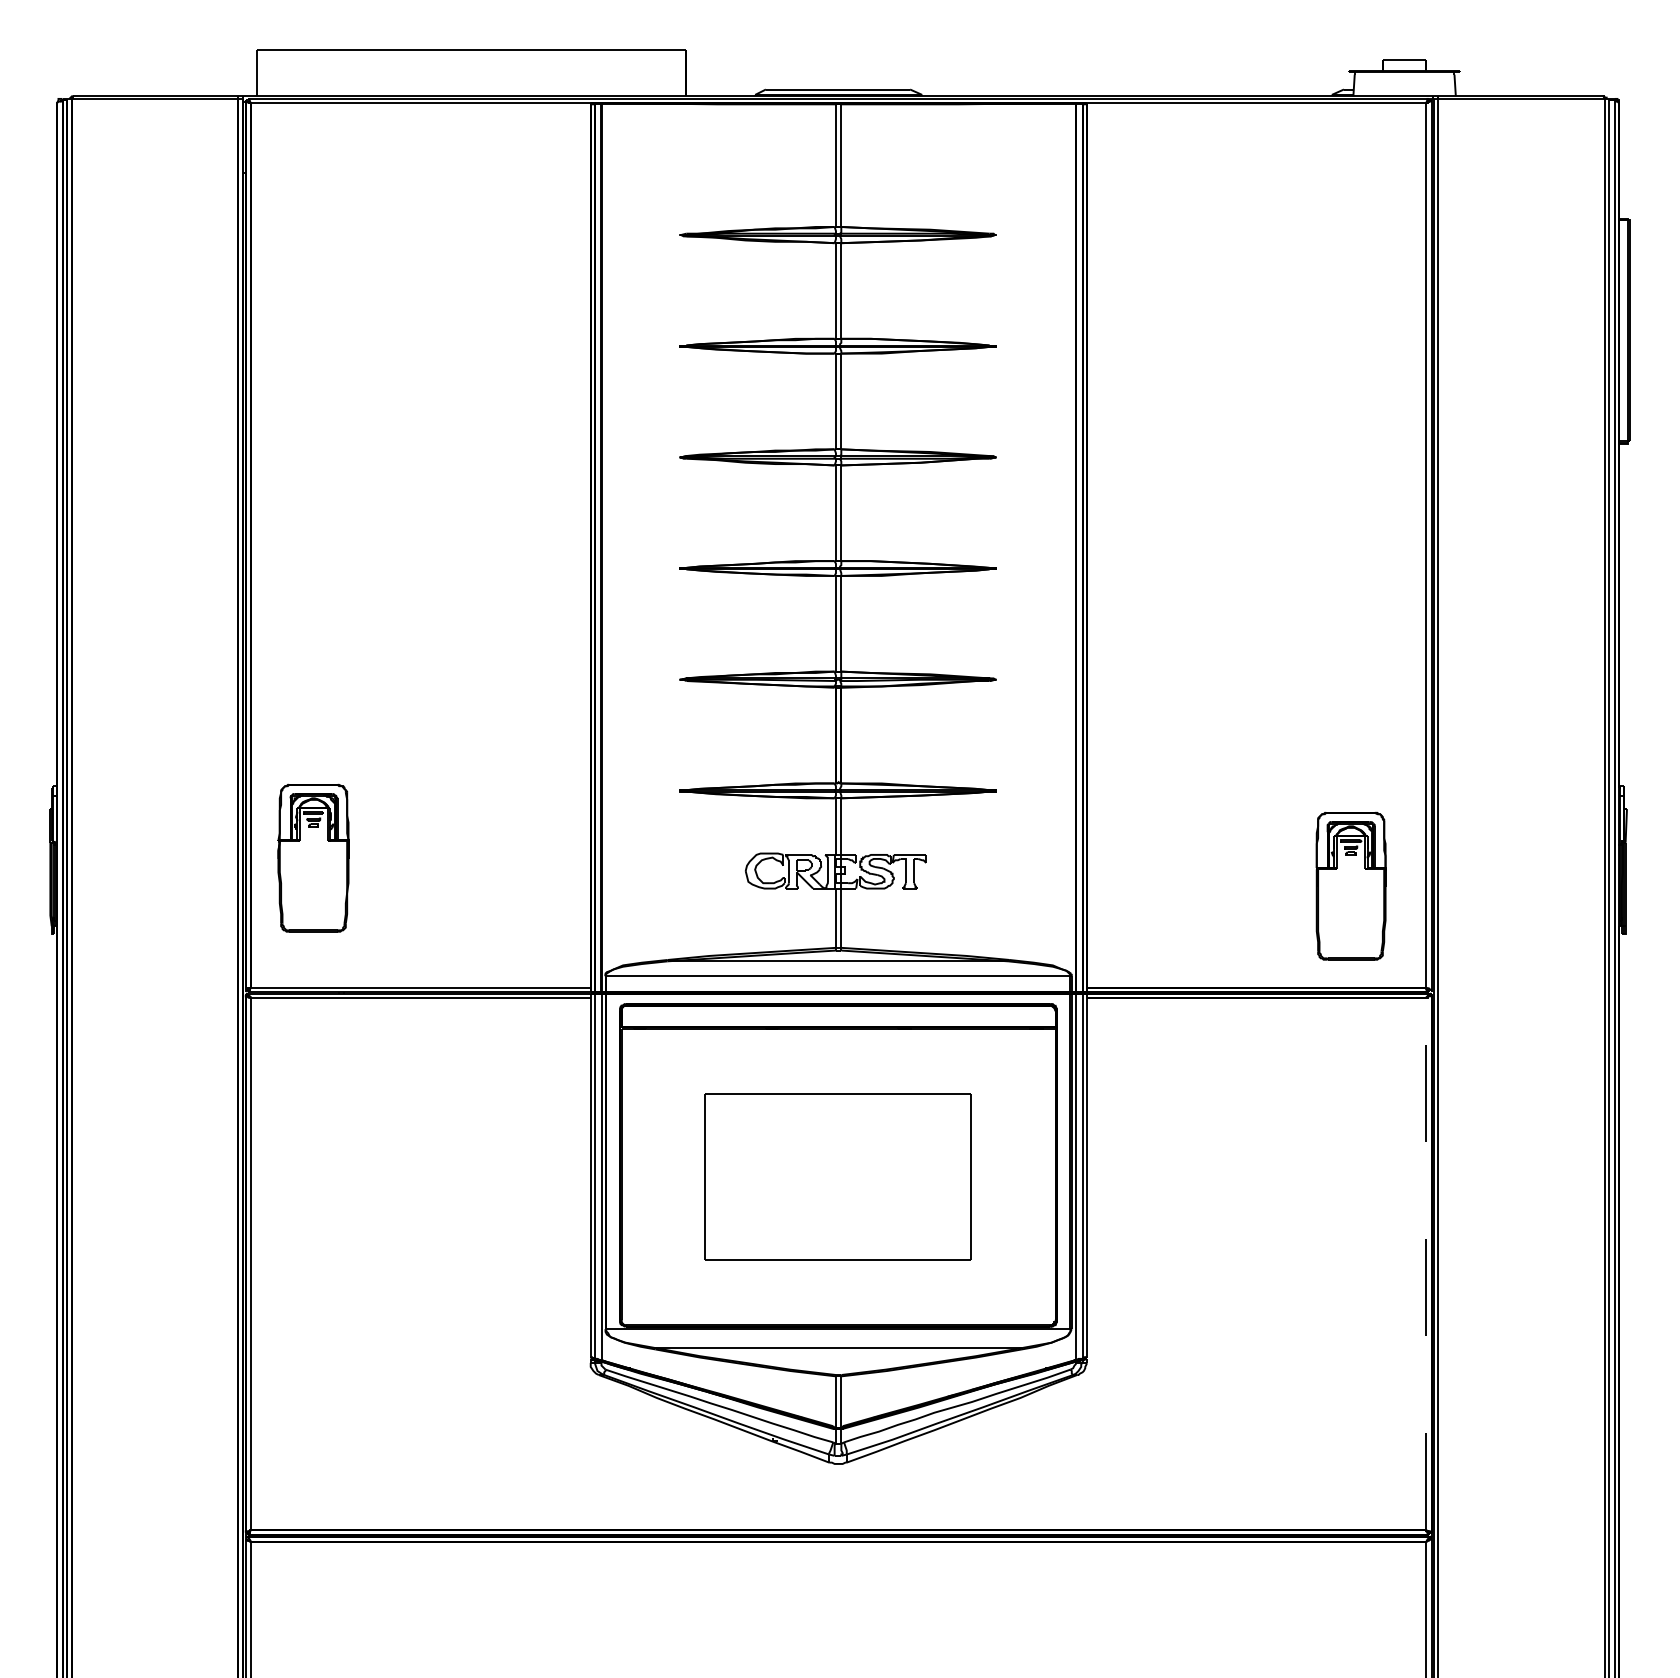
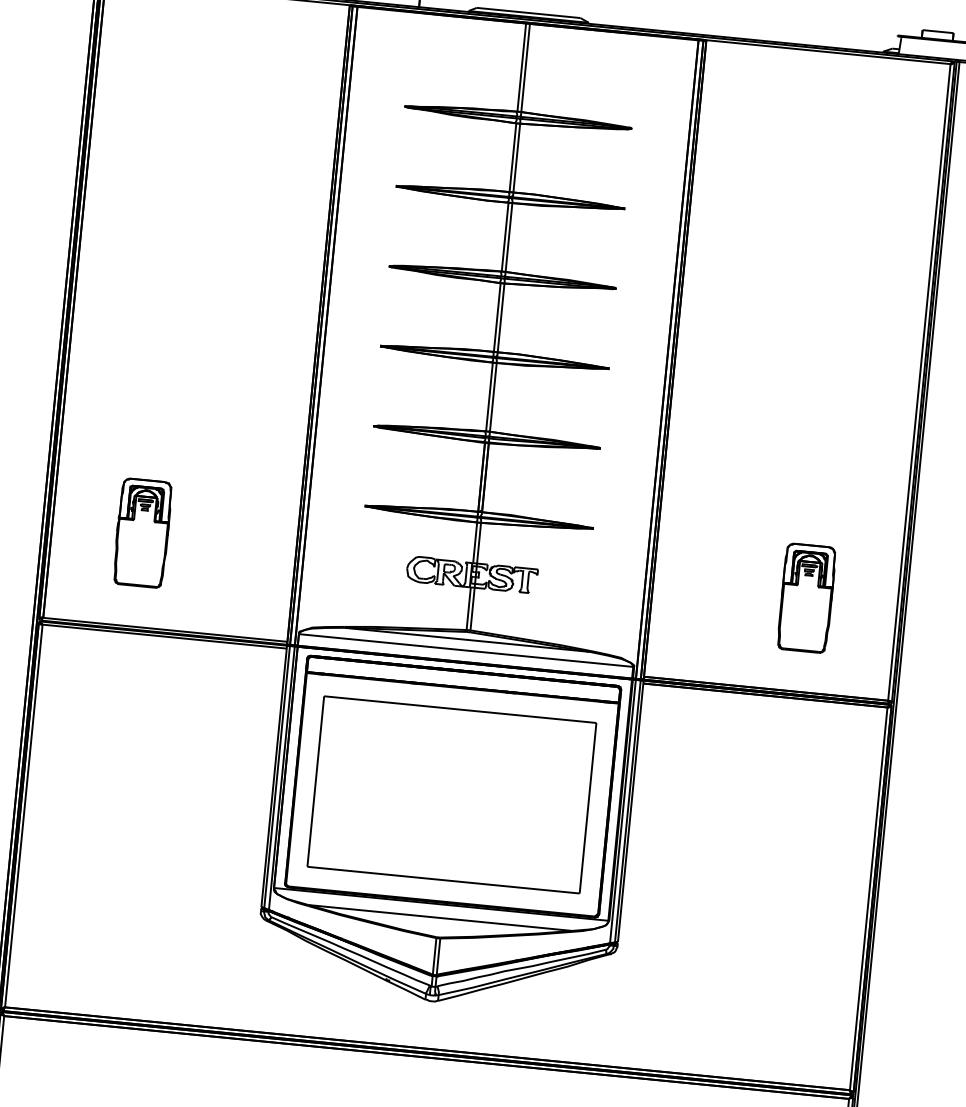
part: (313, 857) -> (142, 532), moved
part: (1350, 885) -> (806, 597), moved
part: (837, 1176) -> (451, 794), size x1.43
line: (1426, 1263) -> (868, 898), dashed -> solid

